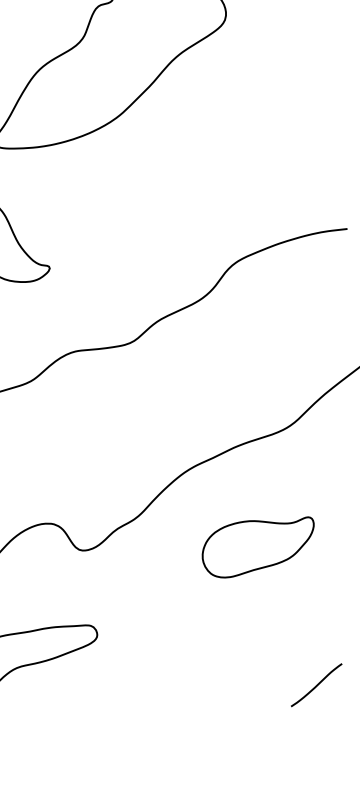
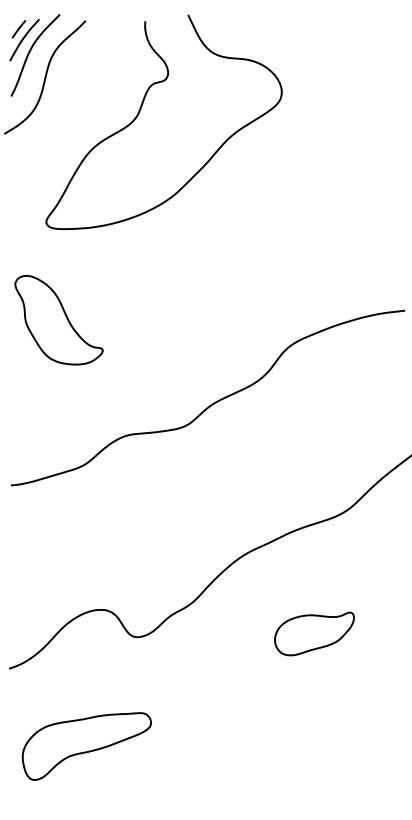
part: (258, 546) -> (314, 633), size x0.7
curve: (316, 684) -> (373, 773), removed

